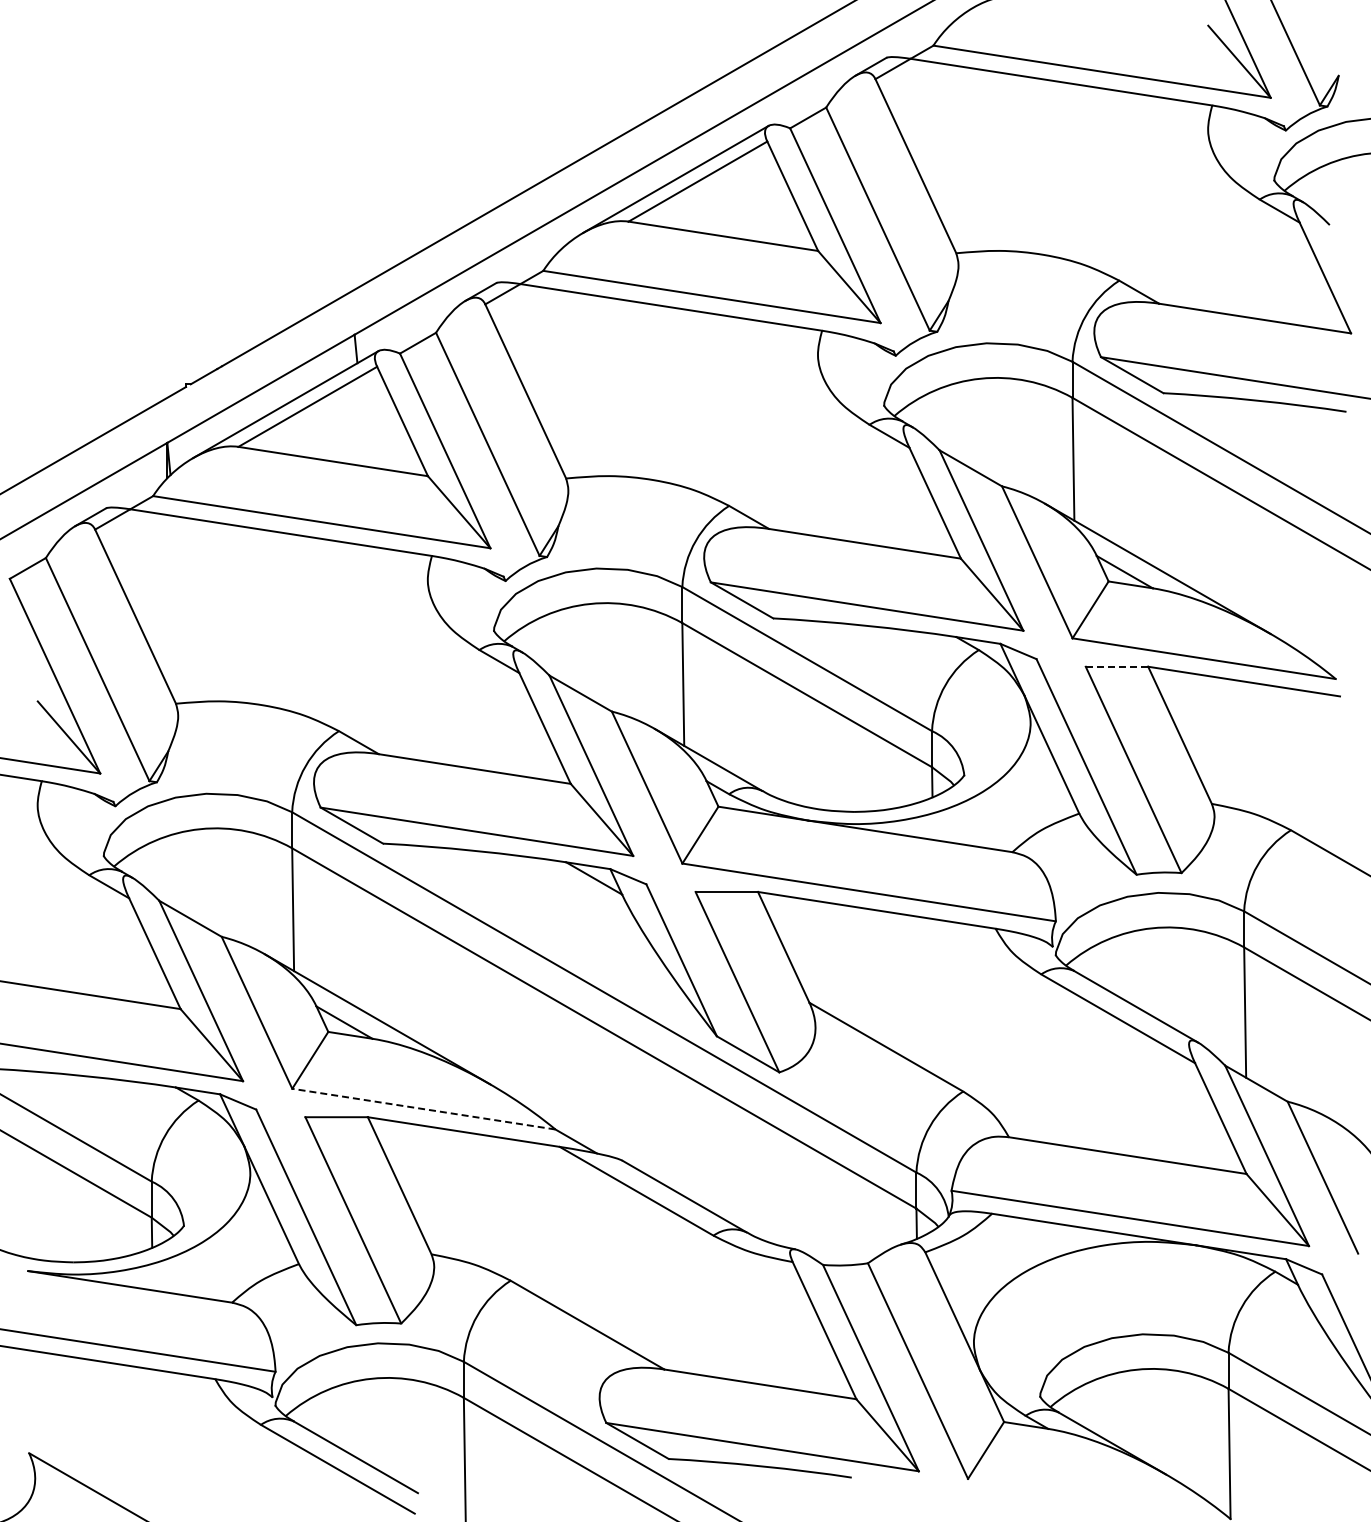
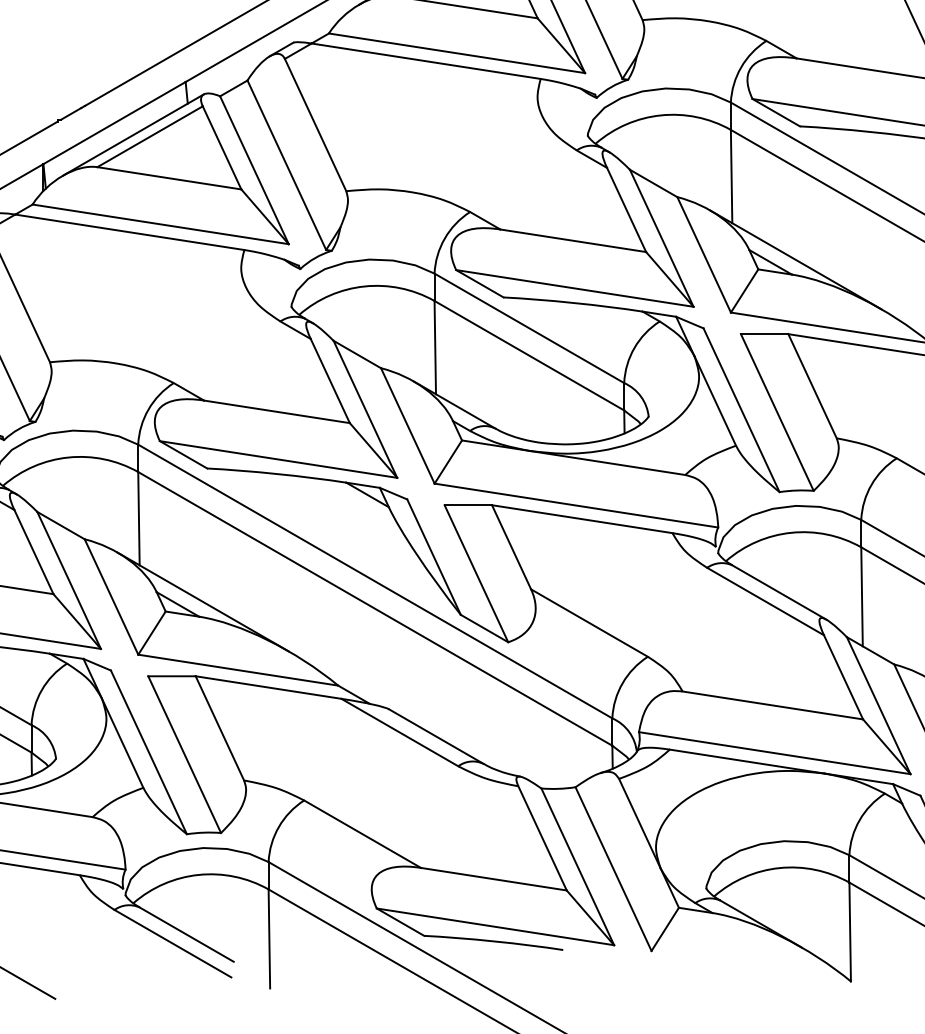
line: (1116, 666) -> (764, 333), dashed -> solid
line: (423, 1109) -> (237, 670), dashed -> solid

